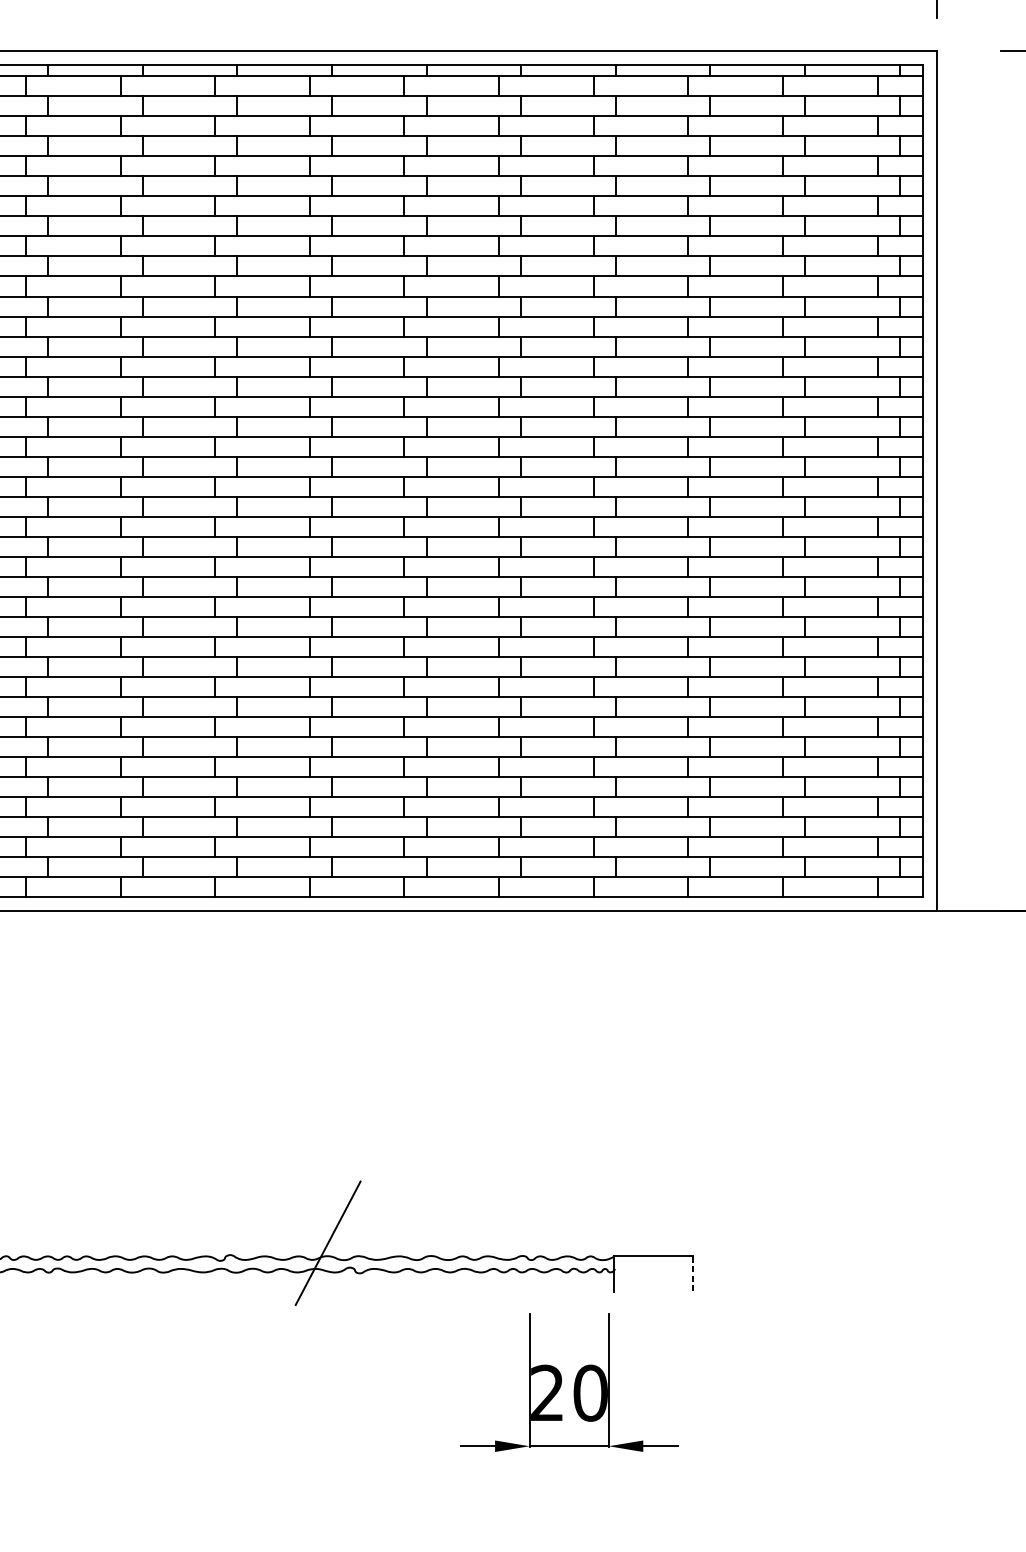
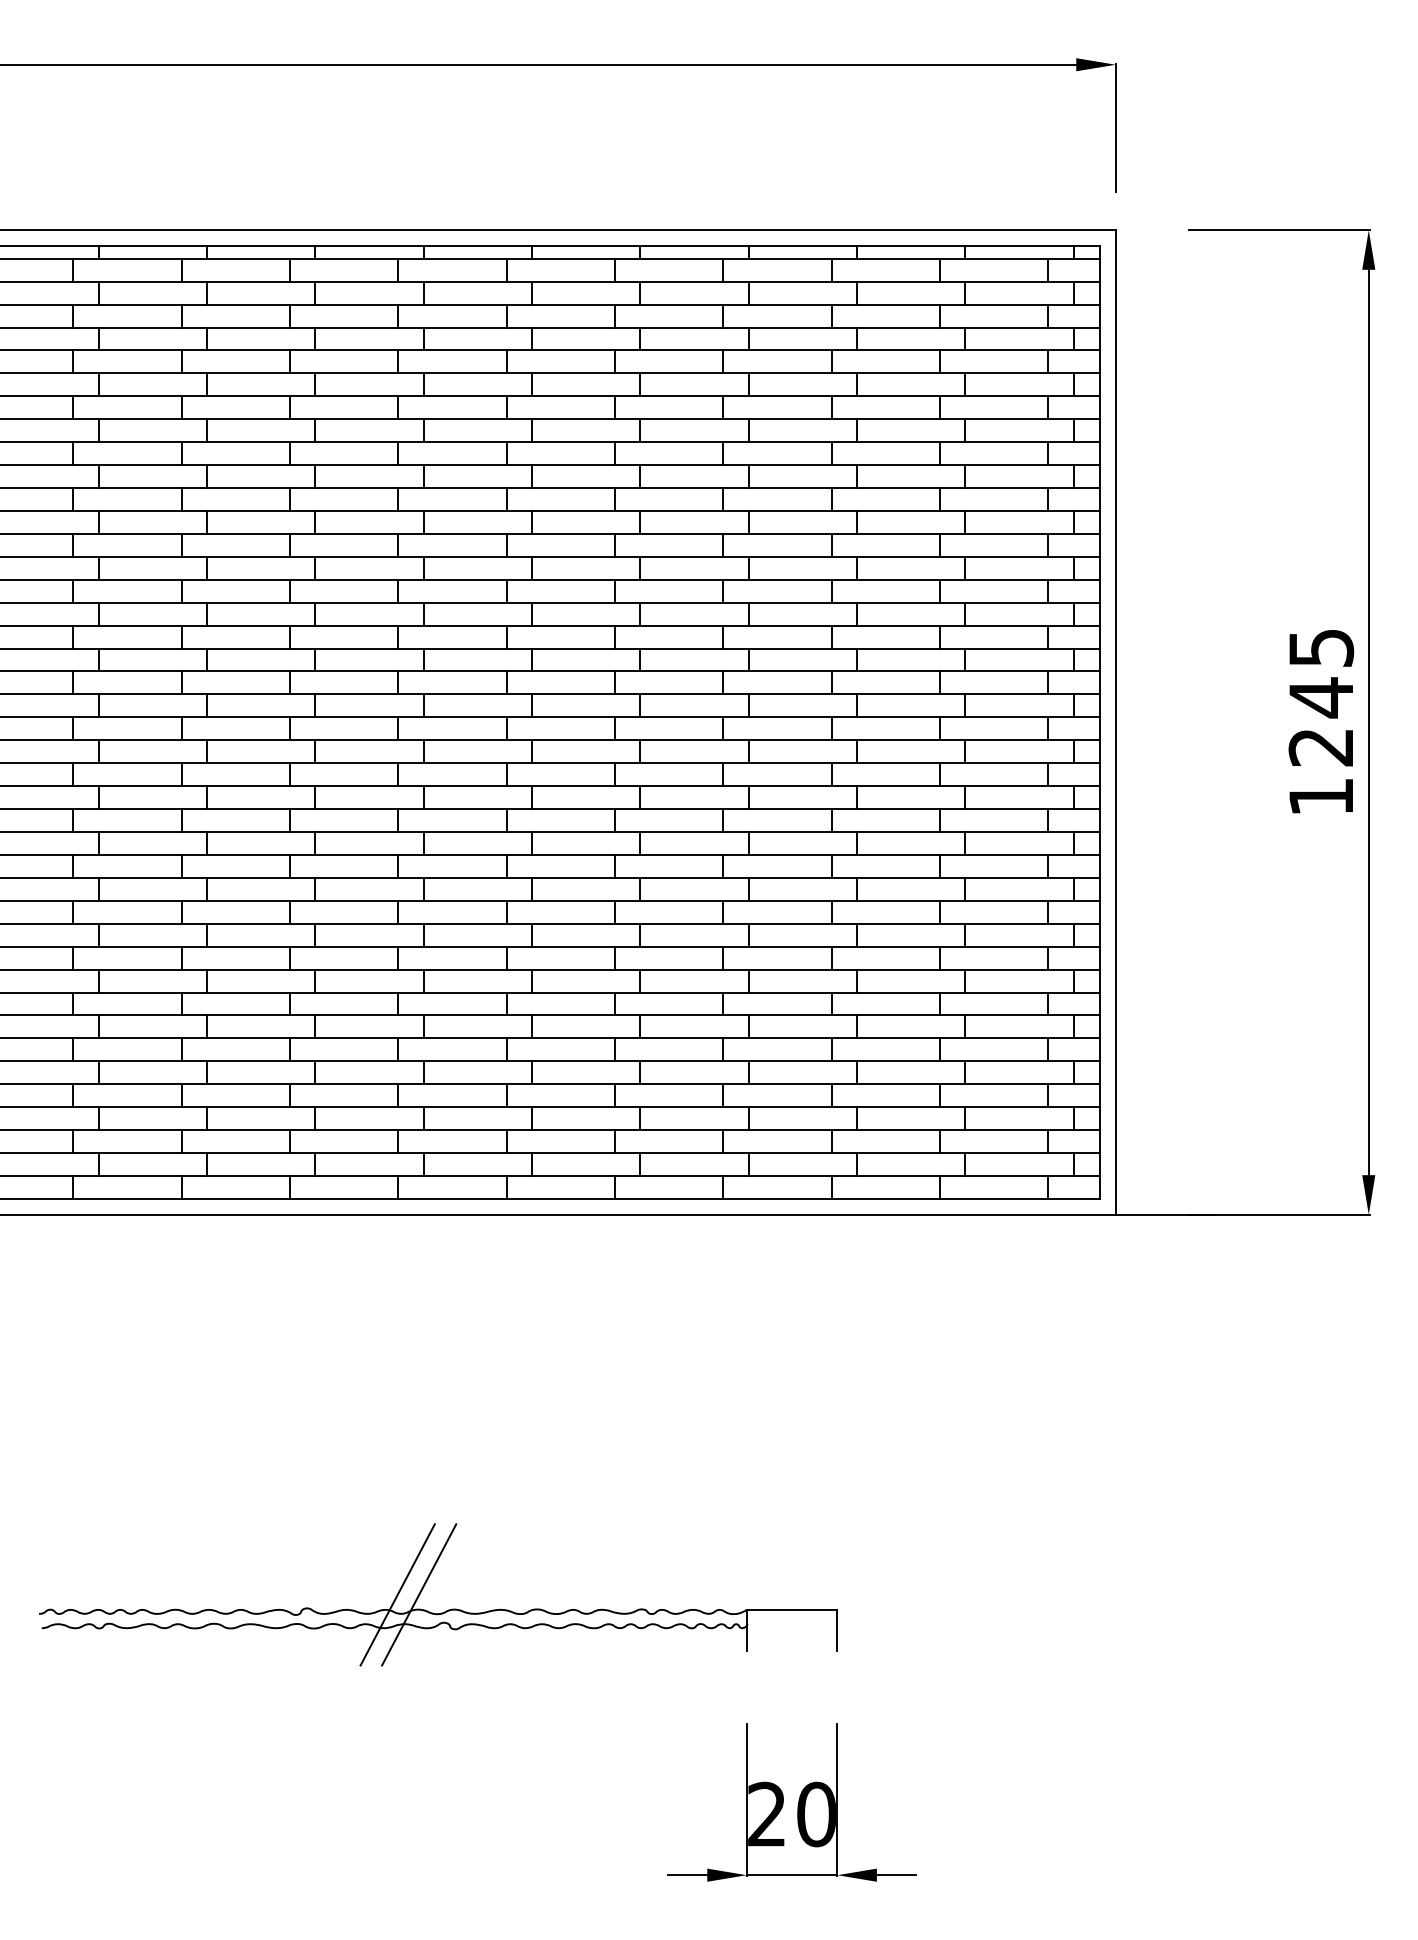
line: (309, 1242) -> (397, 1594), added
line: (693, 1274) -> (837, 1630), dashed -> solid
part: (573, 1385) -> (797, 1805), moved

